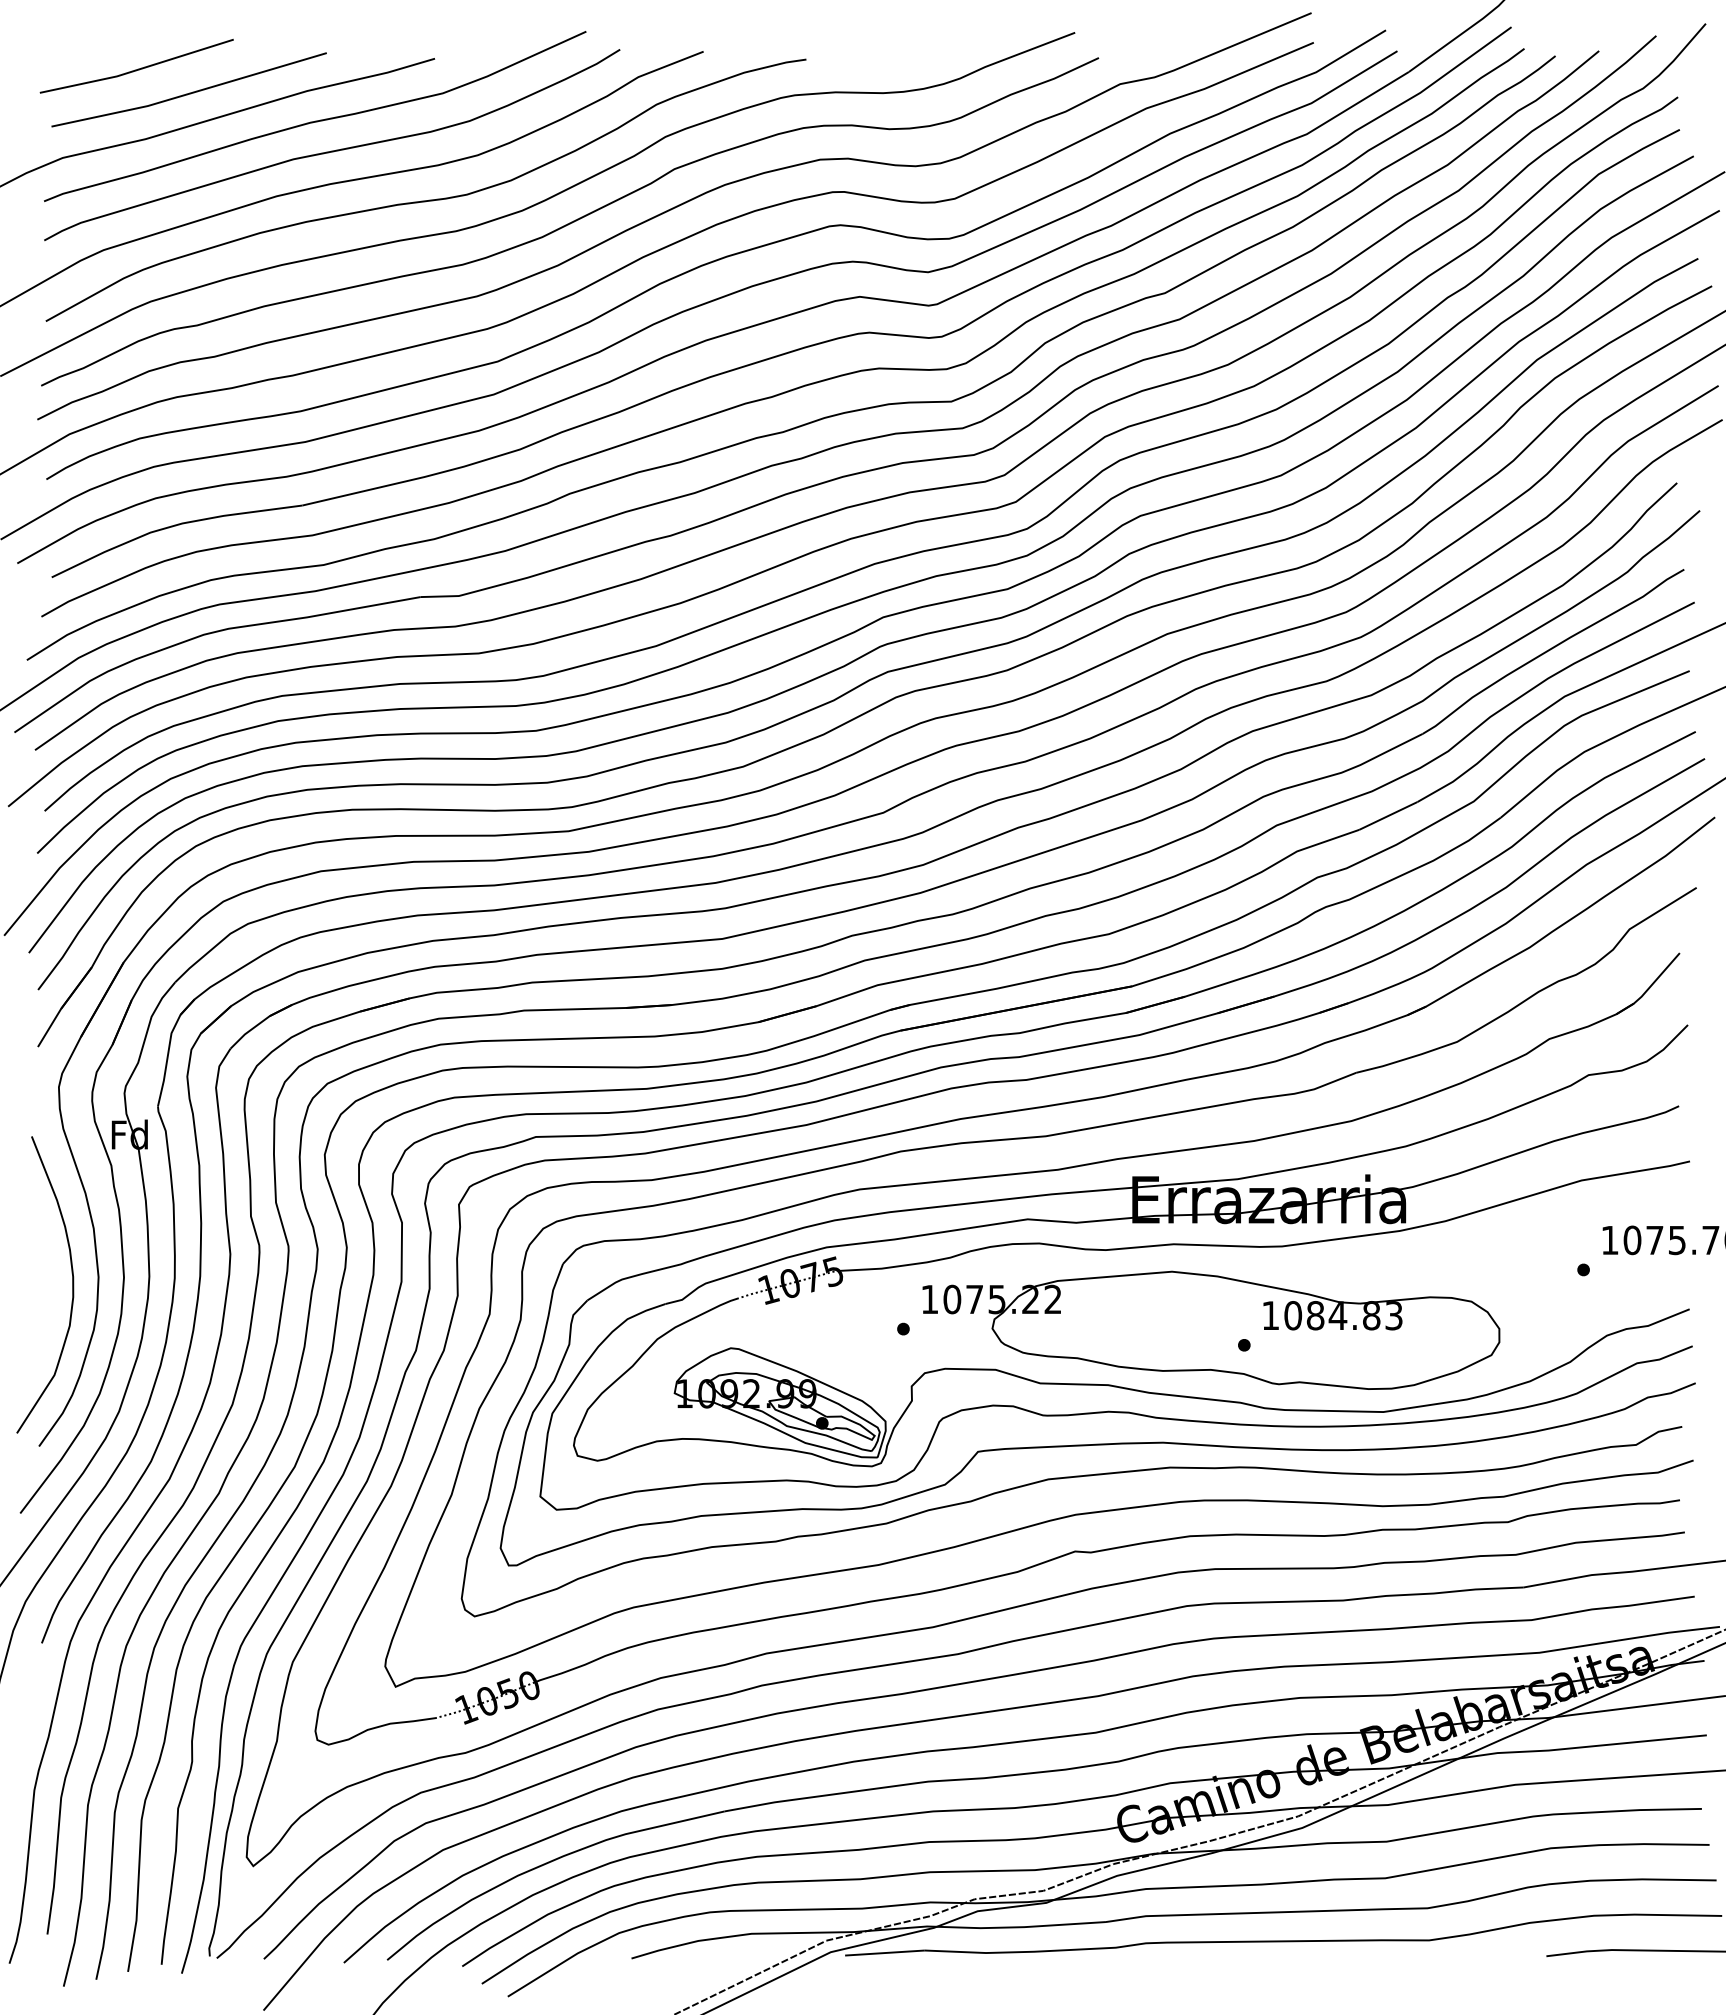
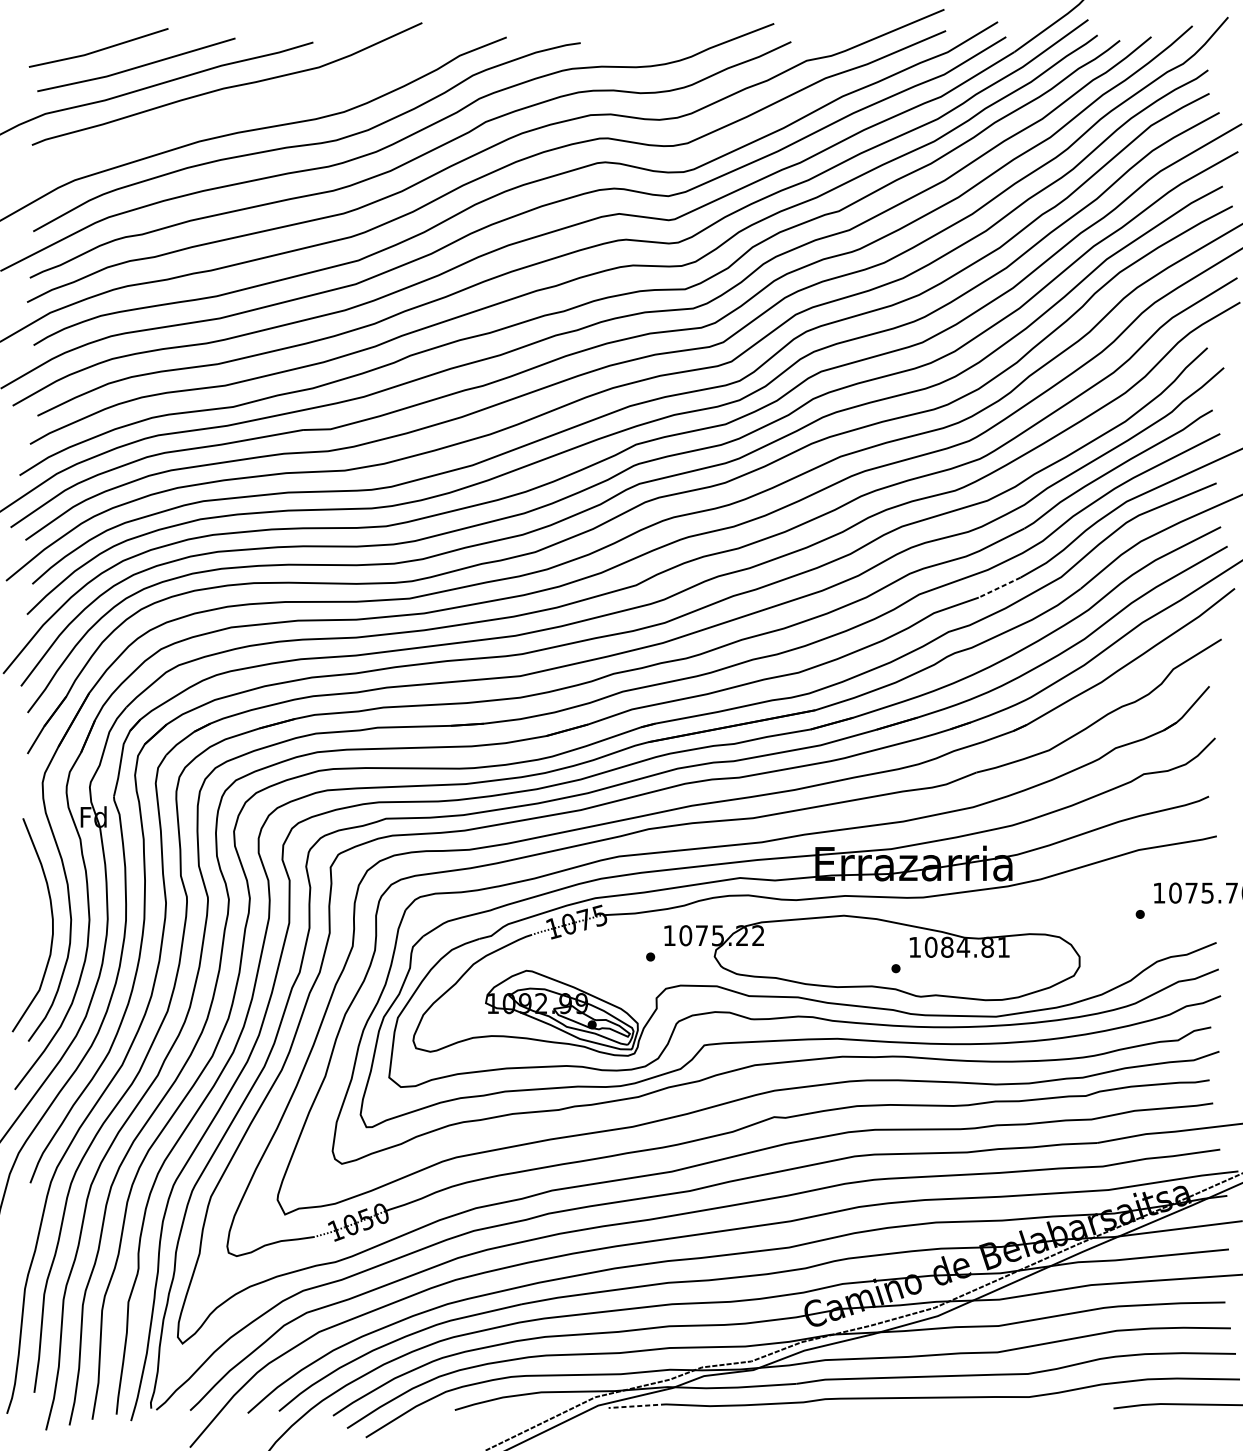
curve: (332, 150) -> (239, 108), removed
line: (1387, 816) -> (999, 587), solid -> dashed
text: (1393, 1315) -> (1003, 947), 1084.83 -> 1084.81
line: (884, 1953) -> (636, 1406), solid -> dashed

